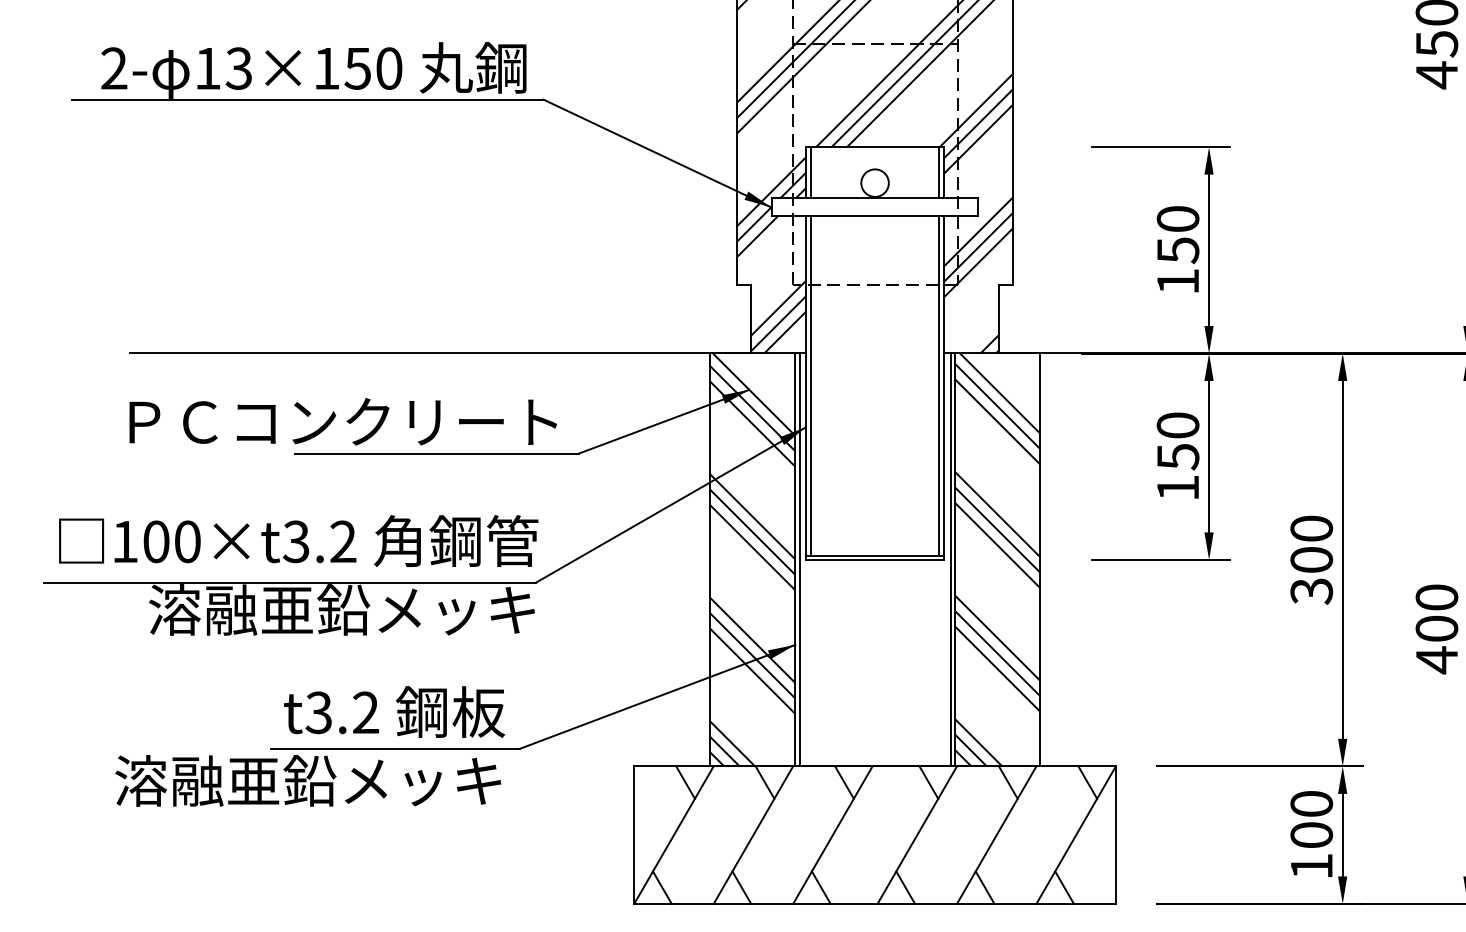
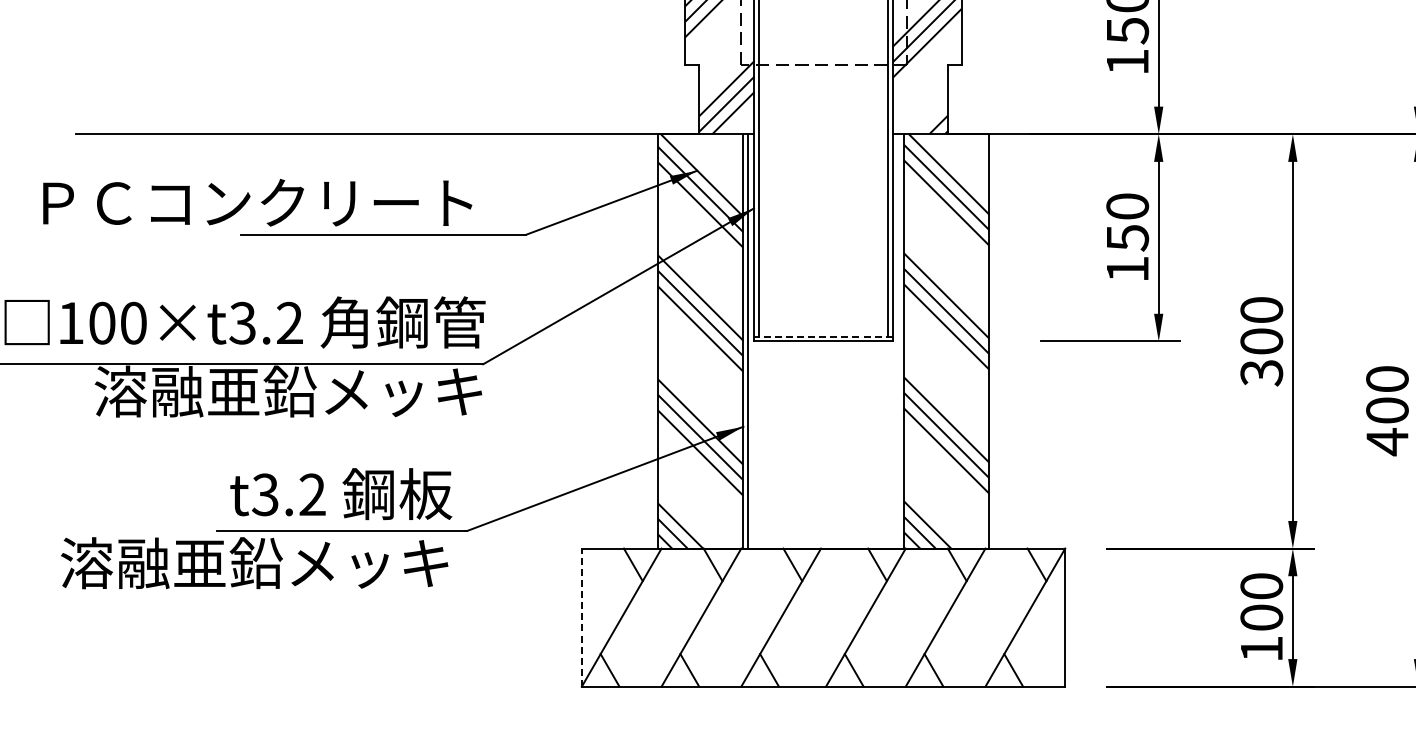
text: (342, 421) -> (256, 202), moved
line: (875, 555) -> (823, 336), solid -> dashed
line: (950, 559) -> (899, 340), removed
line: (634, 835) -> (582, 617), solid -> dashed

